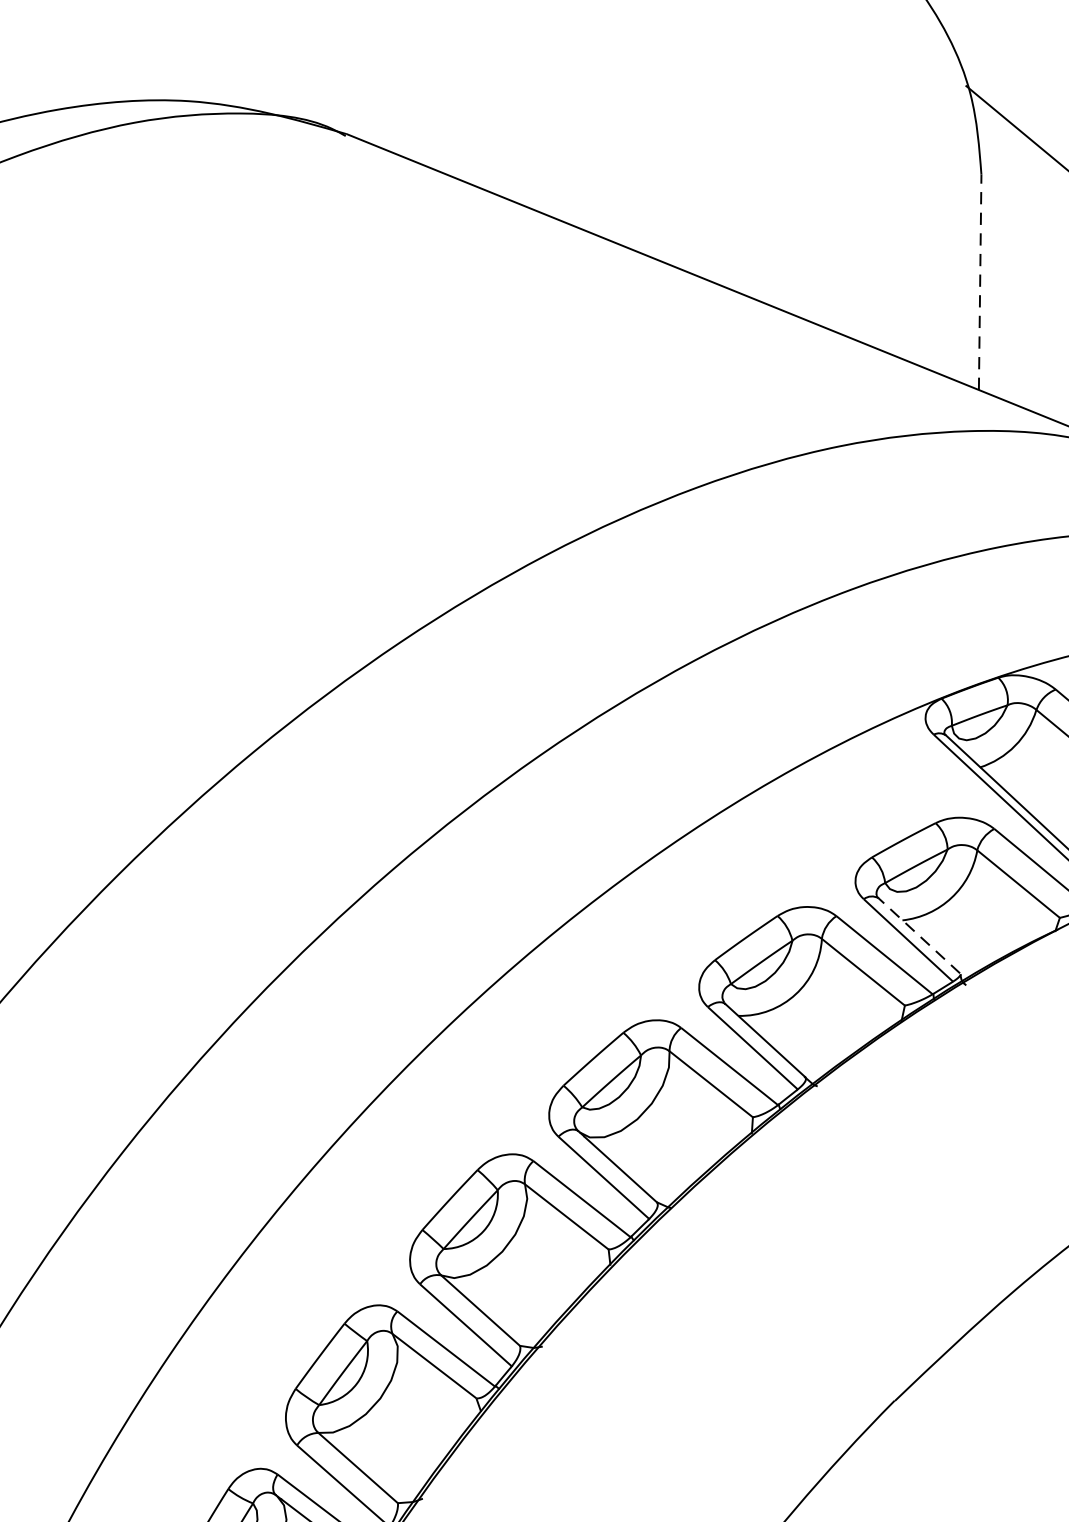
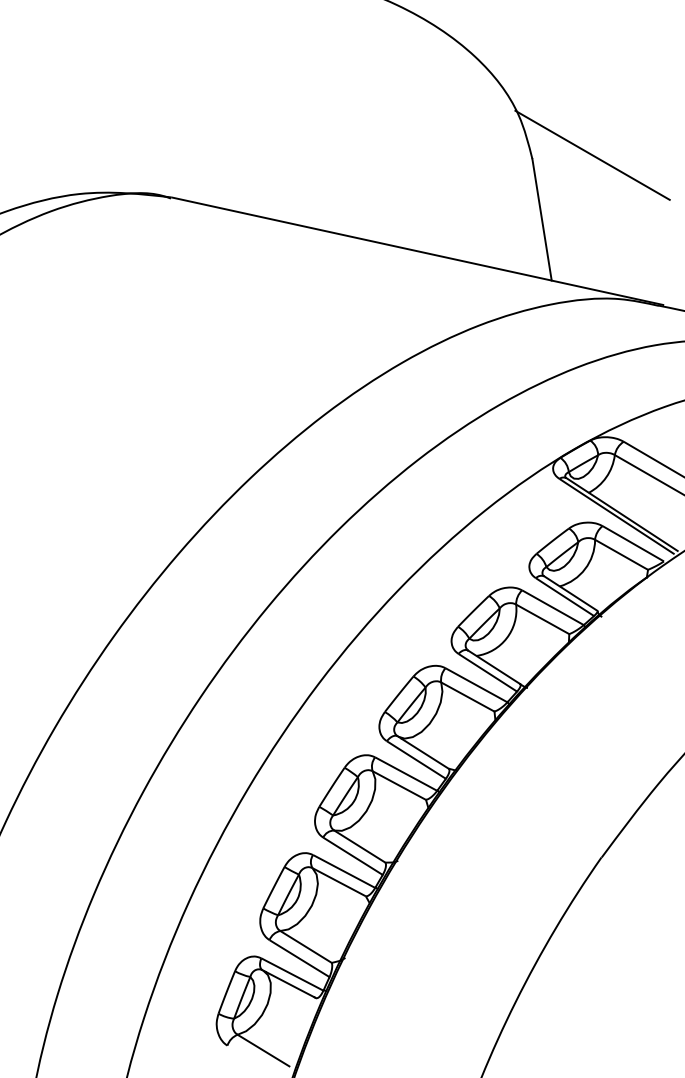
line: (979, 281) -> (541, 219), dashed -> solid
line: (918, 935) -> (570, 593), dashed -> solid

